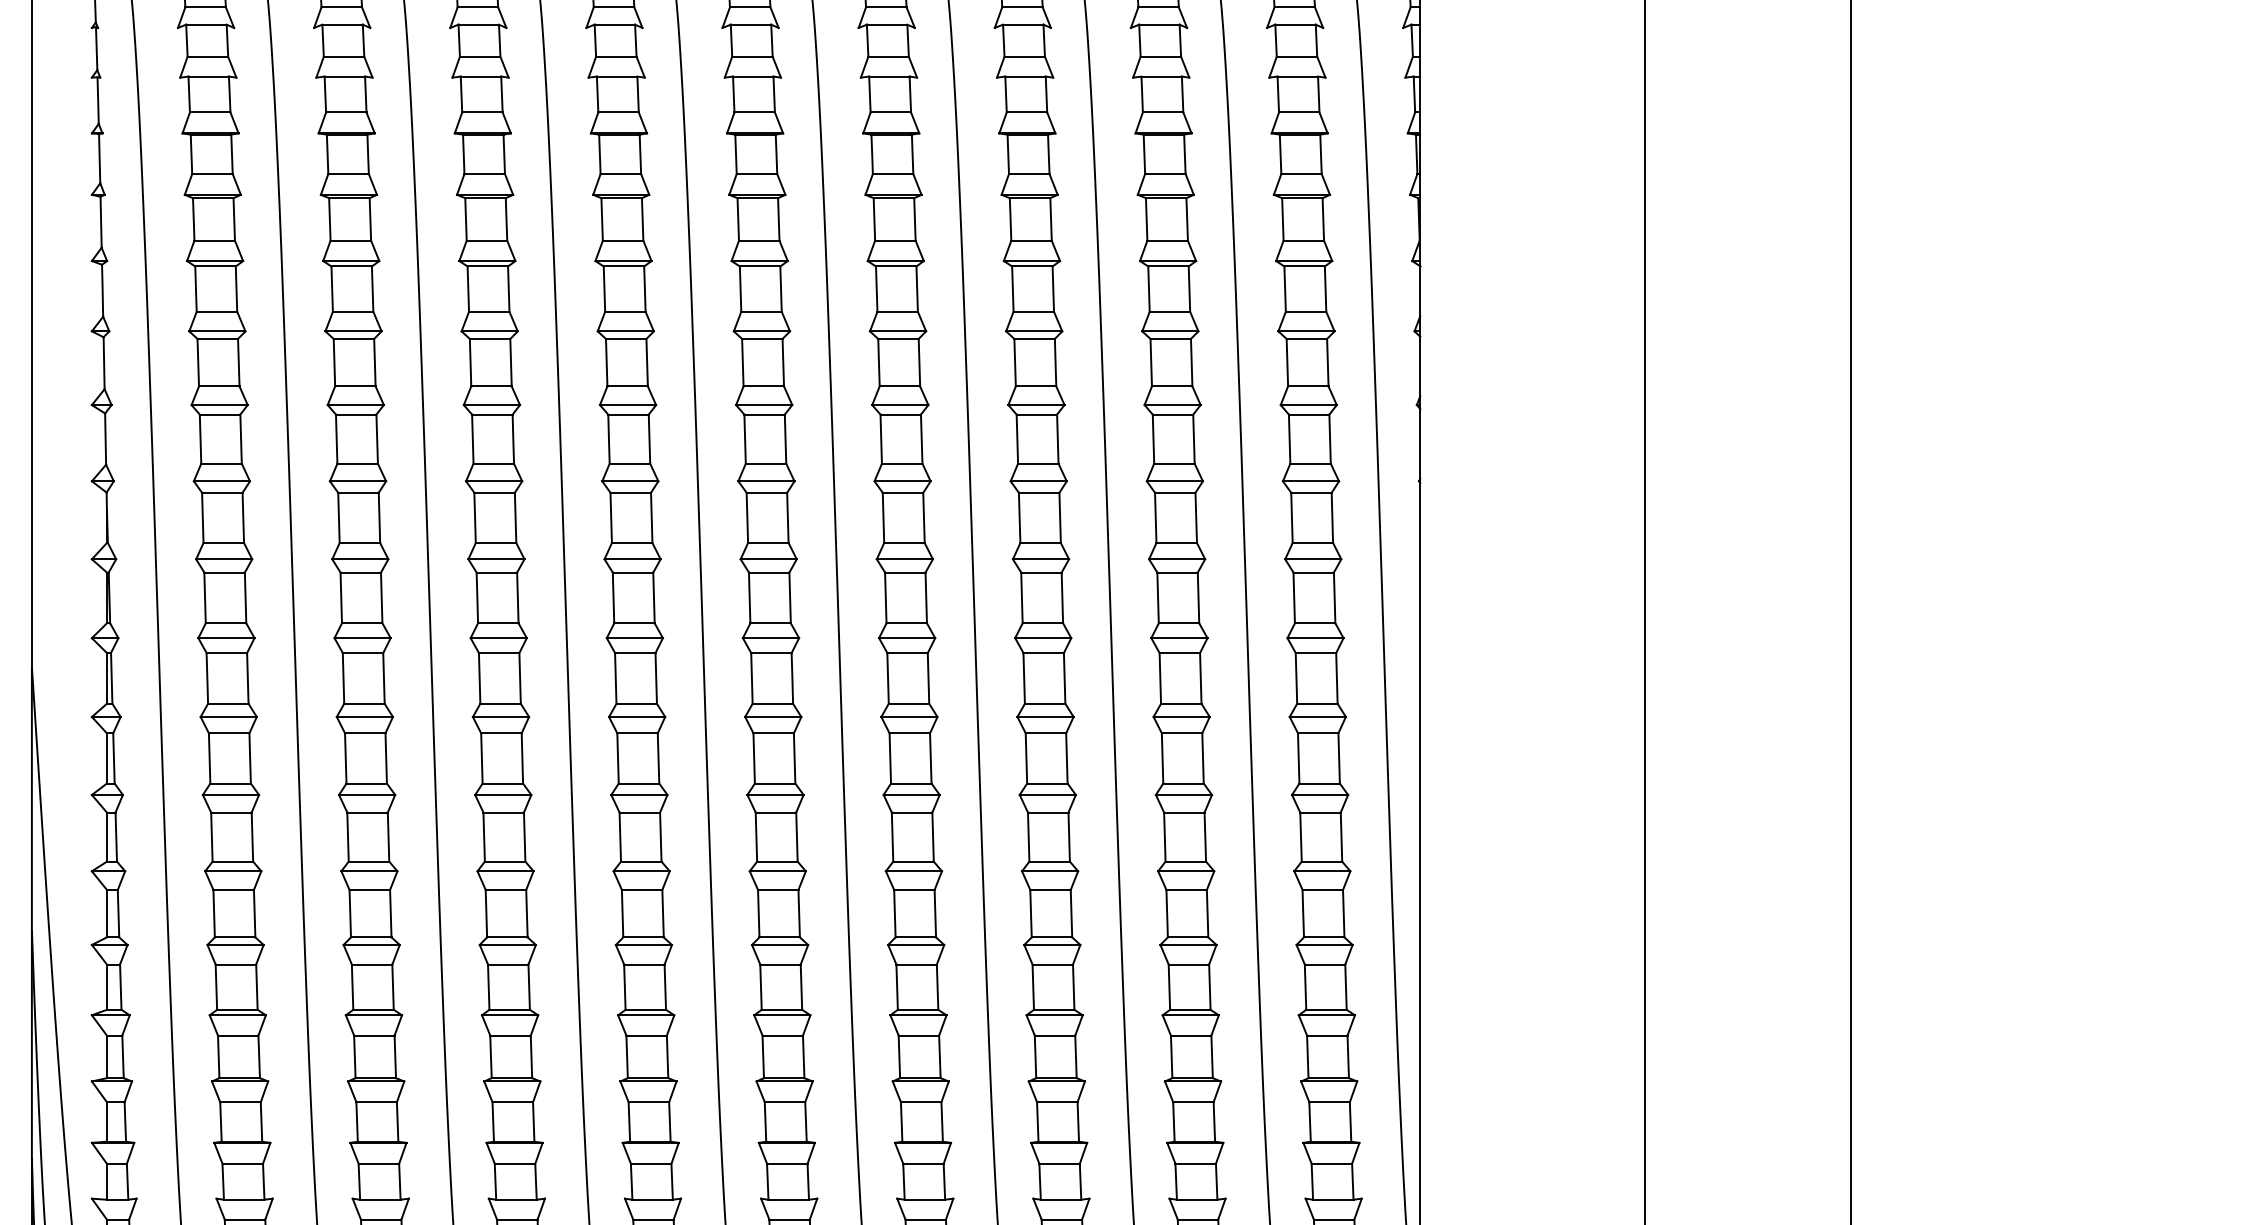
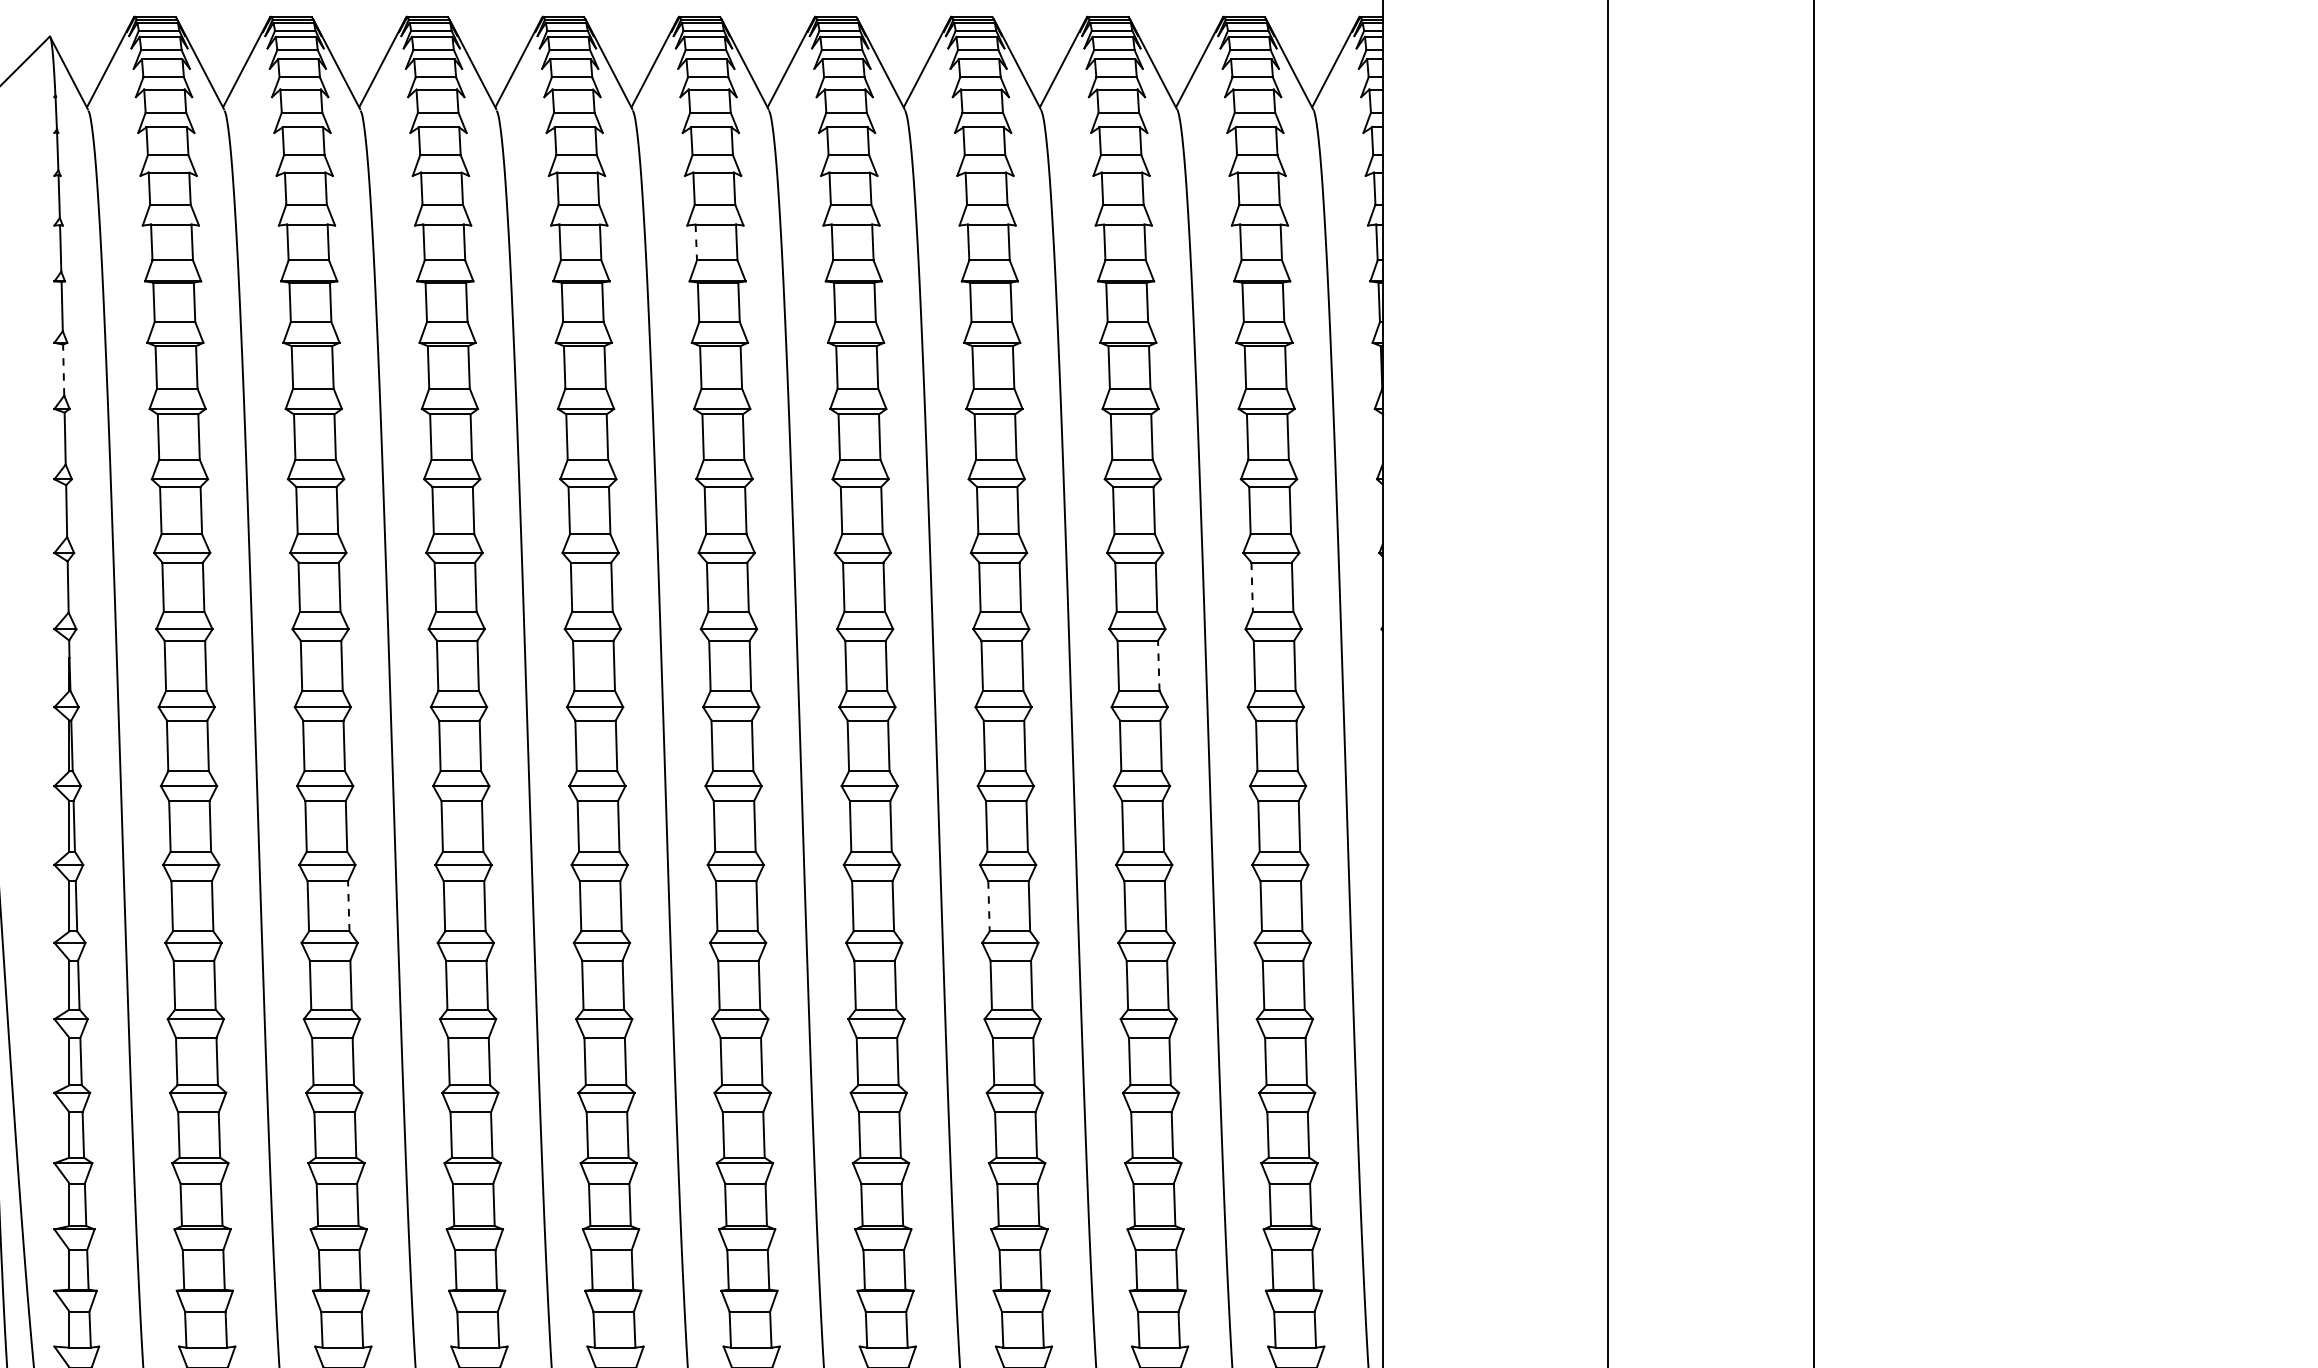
line: (733, 94) -> (696, 242), solid -> dashed
line: (100, 222) -> (63, 370), solid -> dashed
line: (1289, 439) -> (1252, 587), solid -> dashed
line: (1195, 517) -> (1158, 665), solid -> dashed
line: (385, 757) -> (348, 905), solid -> dashed
line: (1026, 758) -> (989, 906), solid -> dashed

